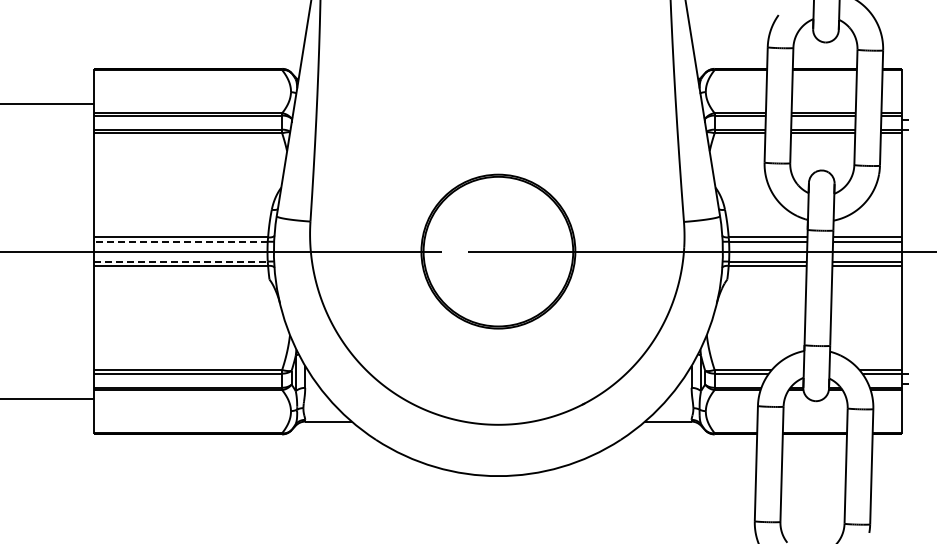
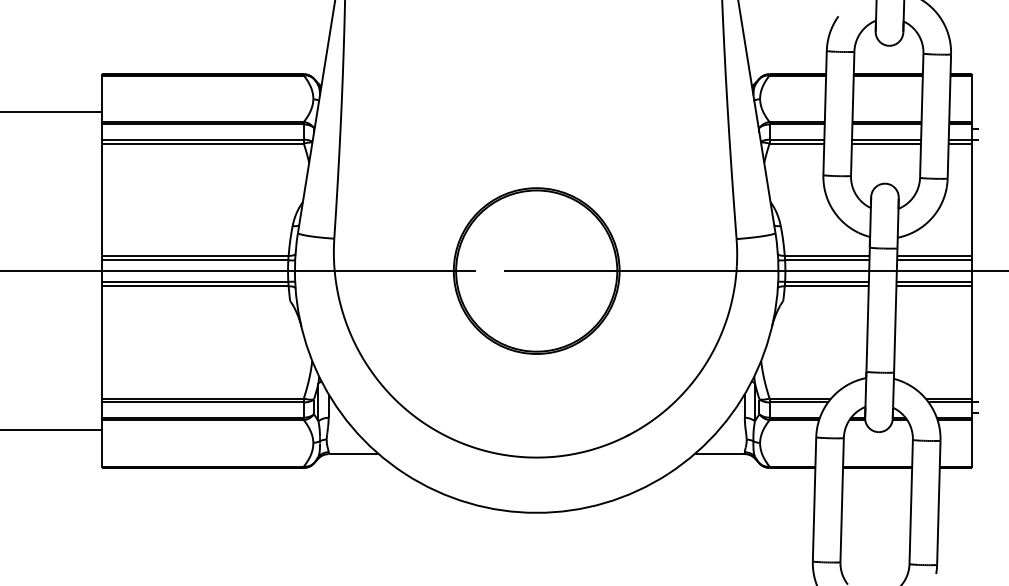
line: (181, 241) -> (195, 260), dashed -> solid
line: (181, 261) -> (195, 281), dashed -> solid

